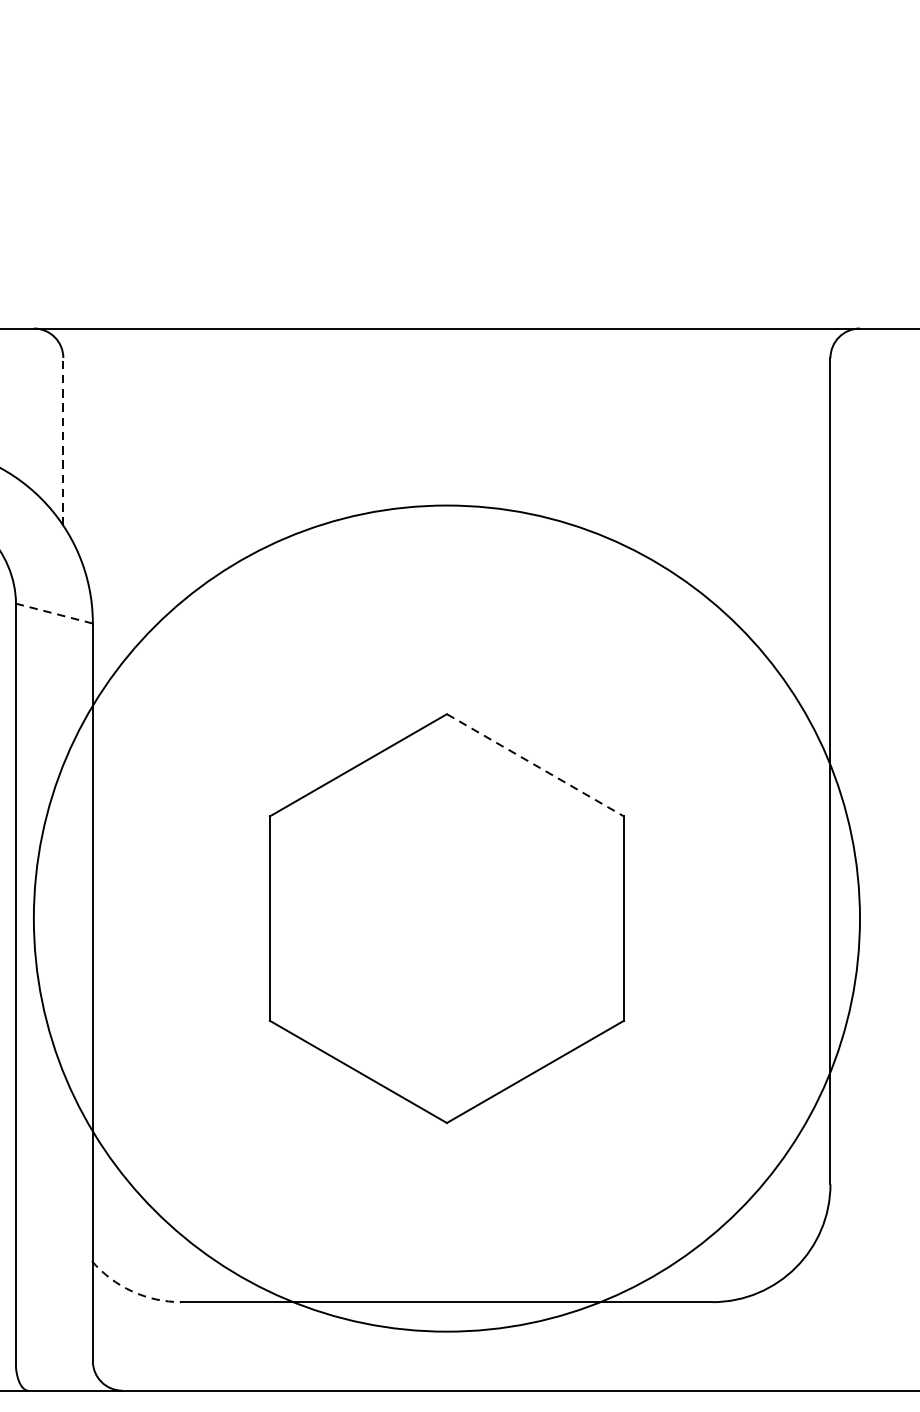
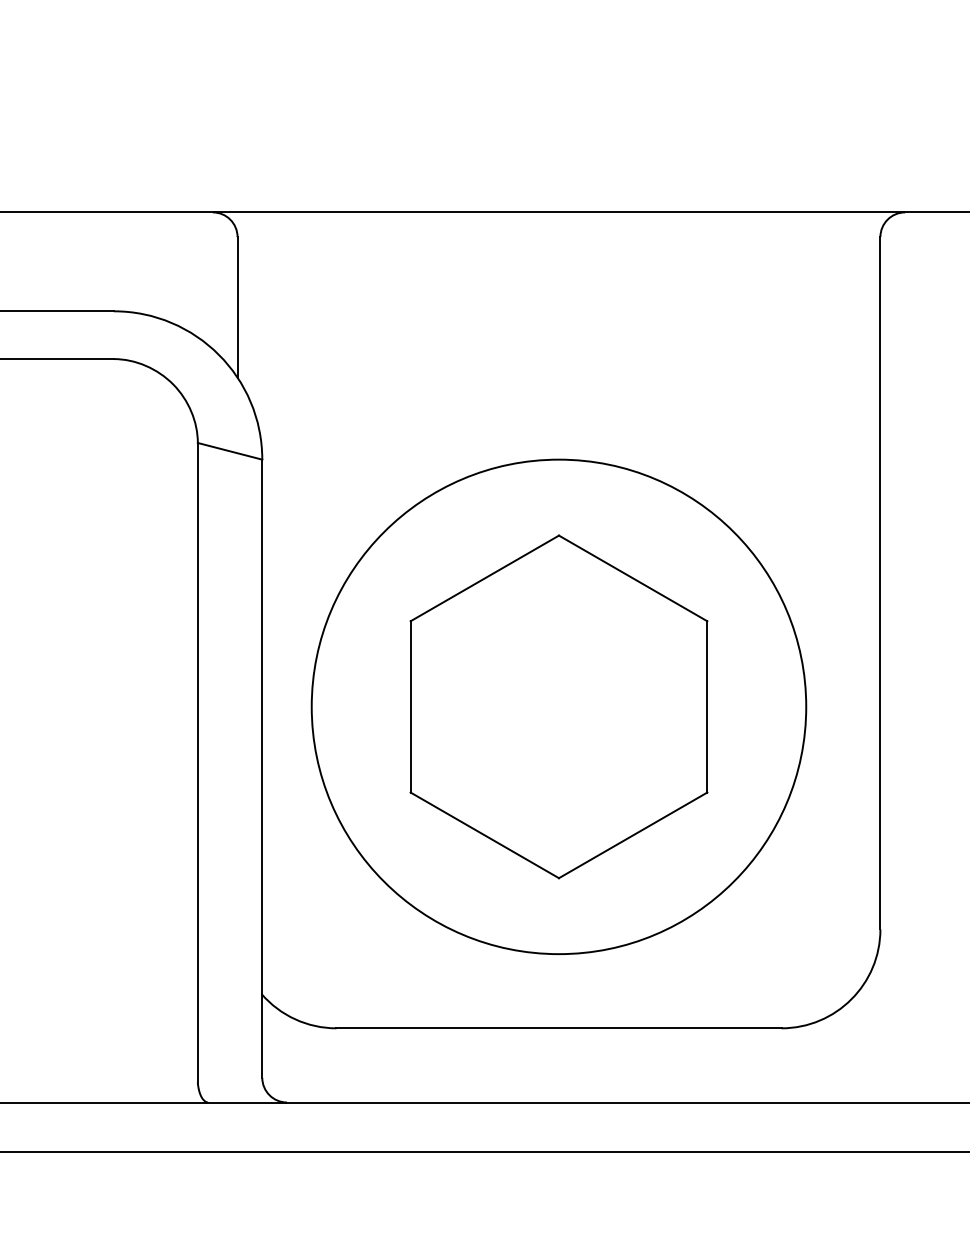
line: (63, 440) -> (237, 306), dashed -> solid
line: (53, 613) -> (229, 451), dashed -> solid
line: (535, 765) -> (633, 578), dashed -> solid
circle: (446, 918) -> (558, 706), size x0.71
arc: (132, 1291) -> (295, 1019), dashed -> solid

